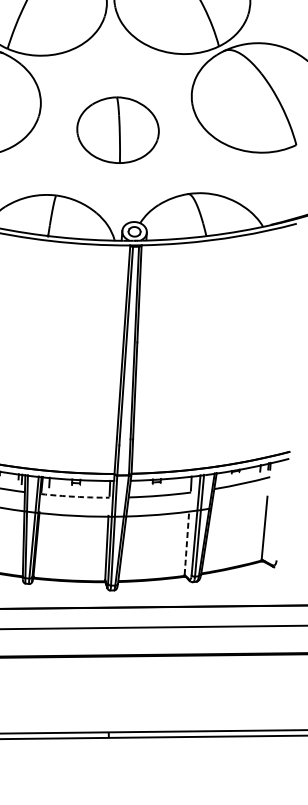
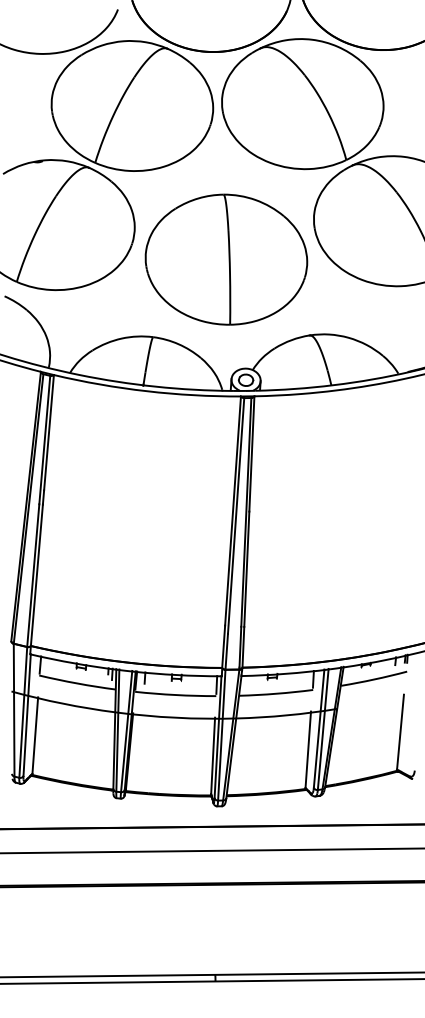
part: (118, 130) -> (226, 259), size x1.67
arc: (75, 497) -> (175, 695), dashed -> solid
line: (187, 542) -> (308, 749), dashed -> solid

